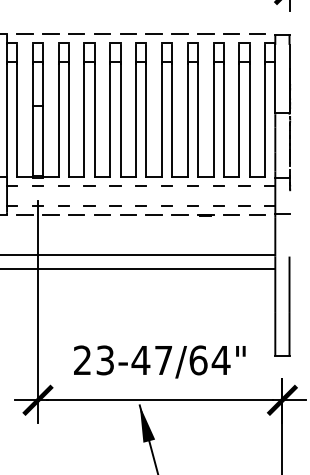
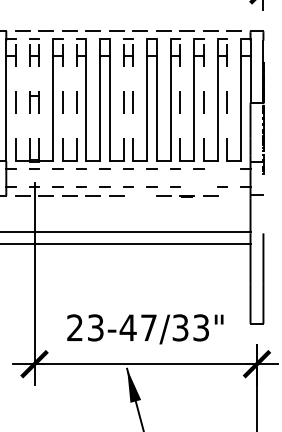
line: (17, 110) -> (15, 100), solid -> dashed
line: (32, 110) -> (29, 100), solid -> dashed
line: (43, 110) -> (39, 100), solid -> dashed
line: (68, 110) -> (62, 100), solid -> dashed
line: (84, 110) -> (76, 100), solid -> dashed
line: (136, 110) -> (124, 100), solid -> dashed
line: (146, 110) -> (133, 100), solid -> dashed
line: (198, 110) -> (180, 100), solid -> dashed
line: (223, 110) -> (203, 100), solid -> dashed
line: (249, 110) -> (227, 100), solid -> dashed
line: (244, 185) -> (222, 168), removed
line: (218, 205) -> (198, 186), removed
line: (153, 214) -> (139, 195), removed
line: (257, 214) -> (234, 195), removed
text: (209, 360) -> (190, 327), 23-47/64" -> 23-47/33"

